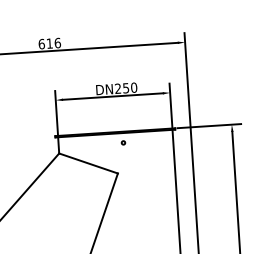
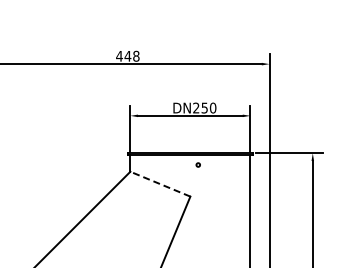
text: (49, 42) -> (127, 55), 616 -> 448
line: (87, 162) -> (159, 183), solid -> dashed

